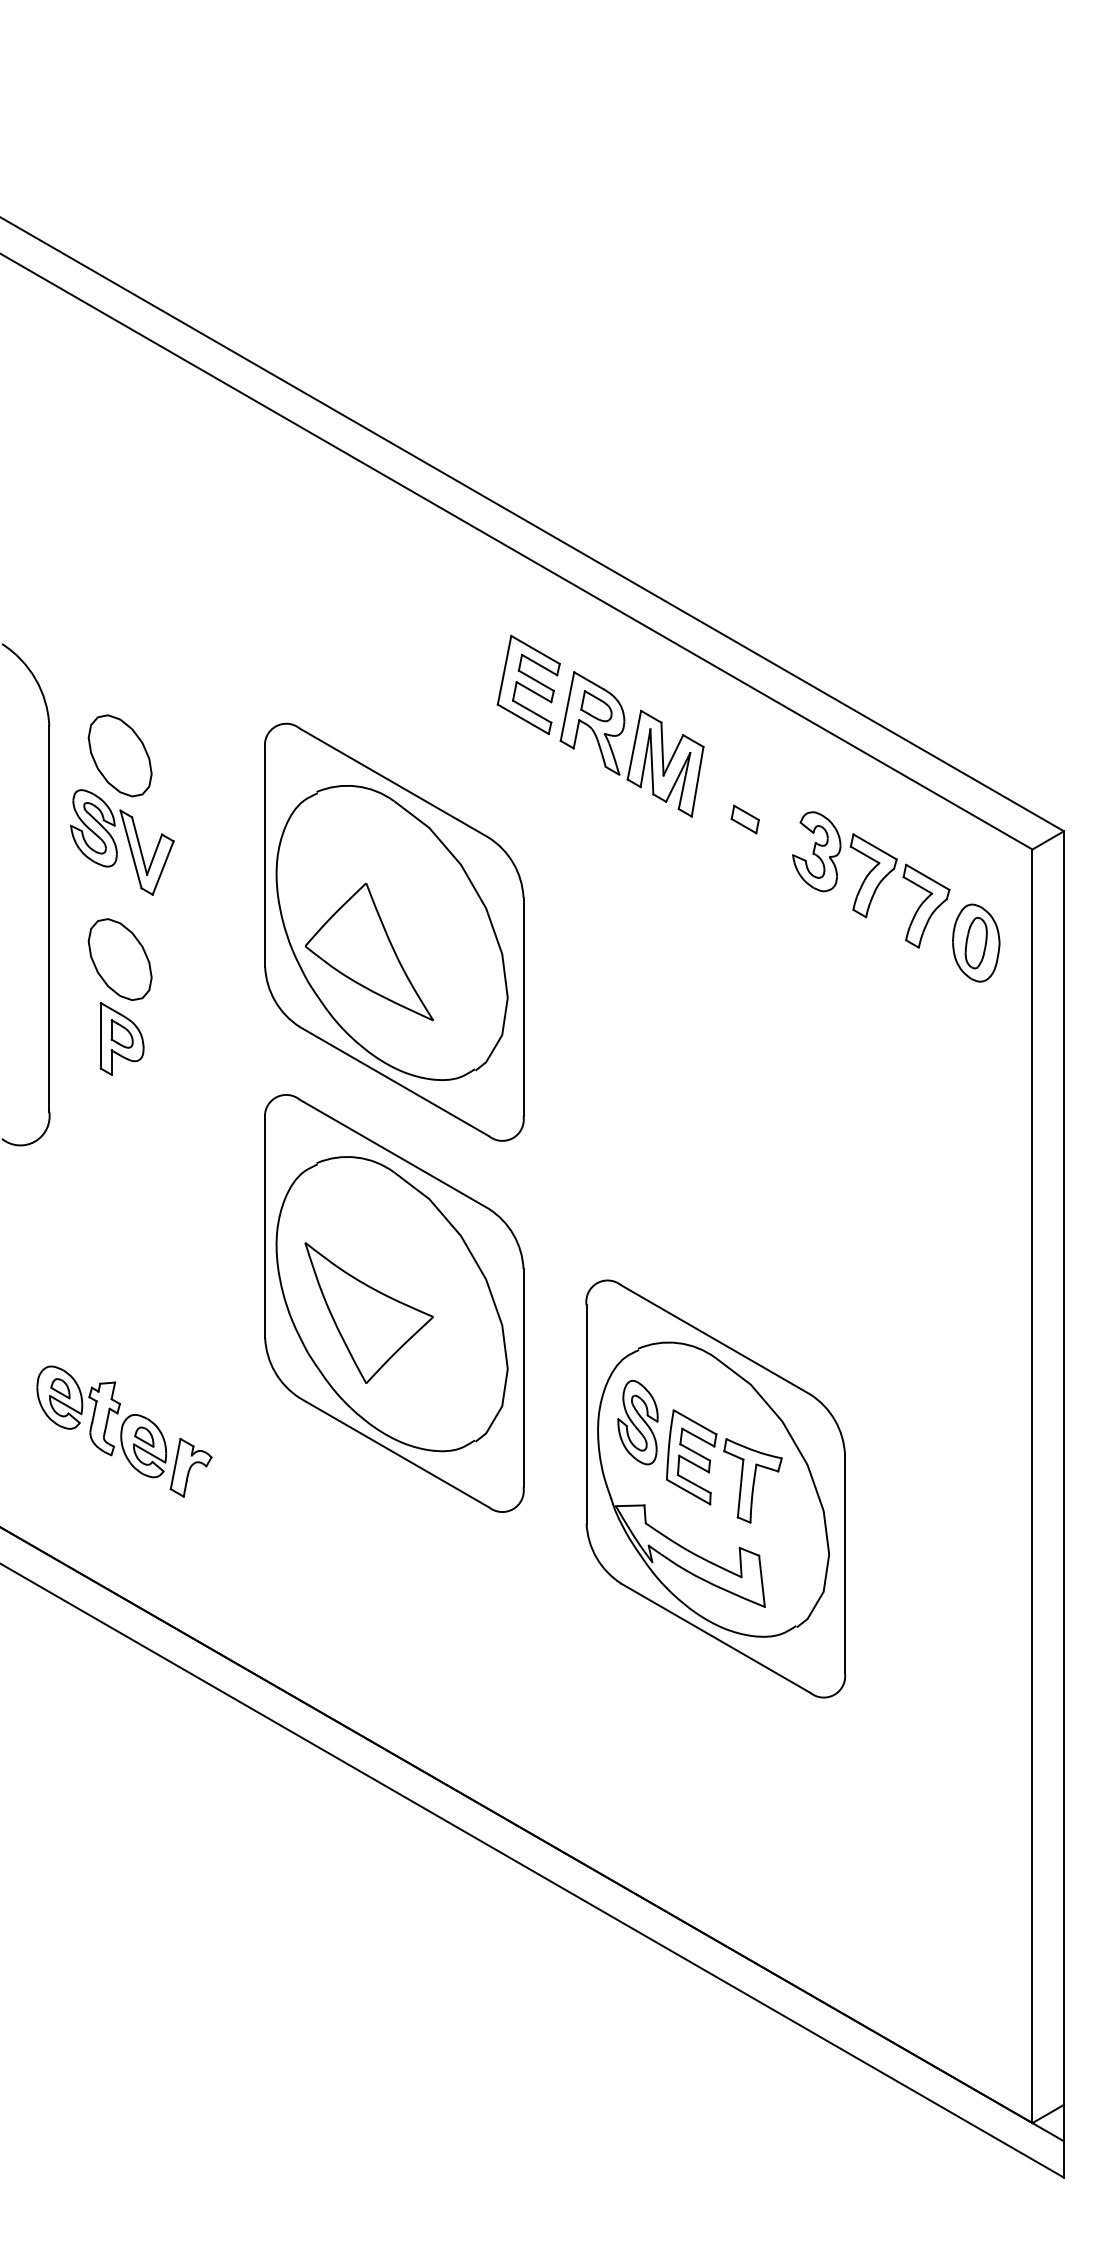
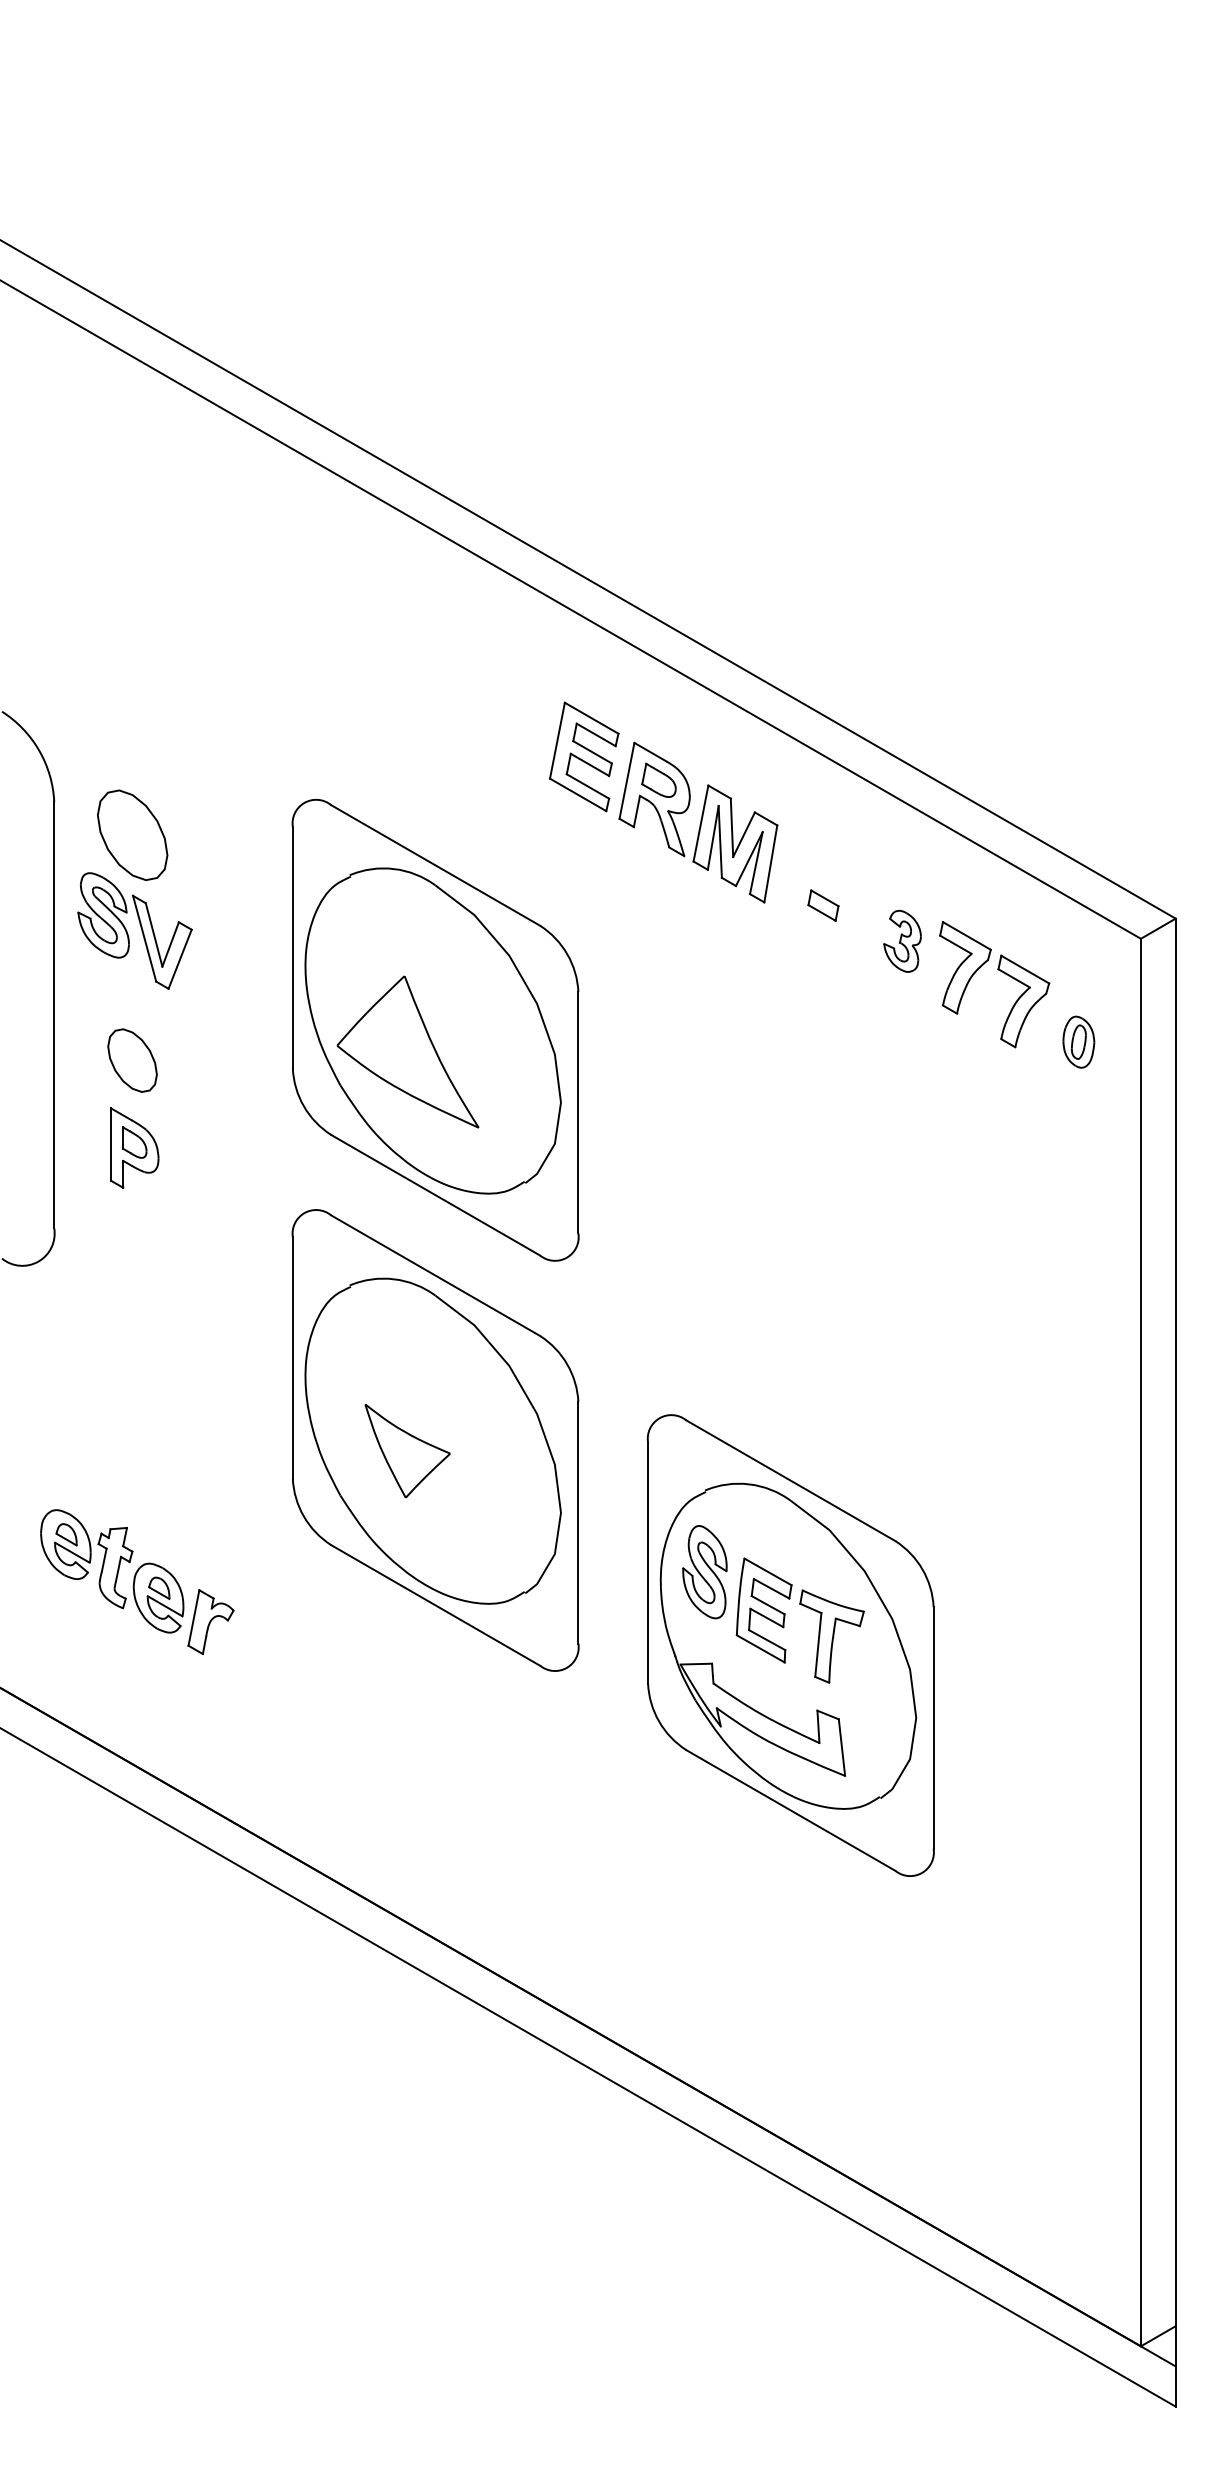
part: (816, 851) -> (902, 940), size x0.7
part: (976, 942) -> (1079, 1041), size x0.6
part: (119, 959) -> (131, 1060), size x0.7
part: (368, 1312) -> (407, 1450), size x0.6

